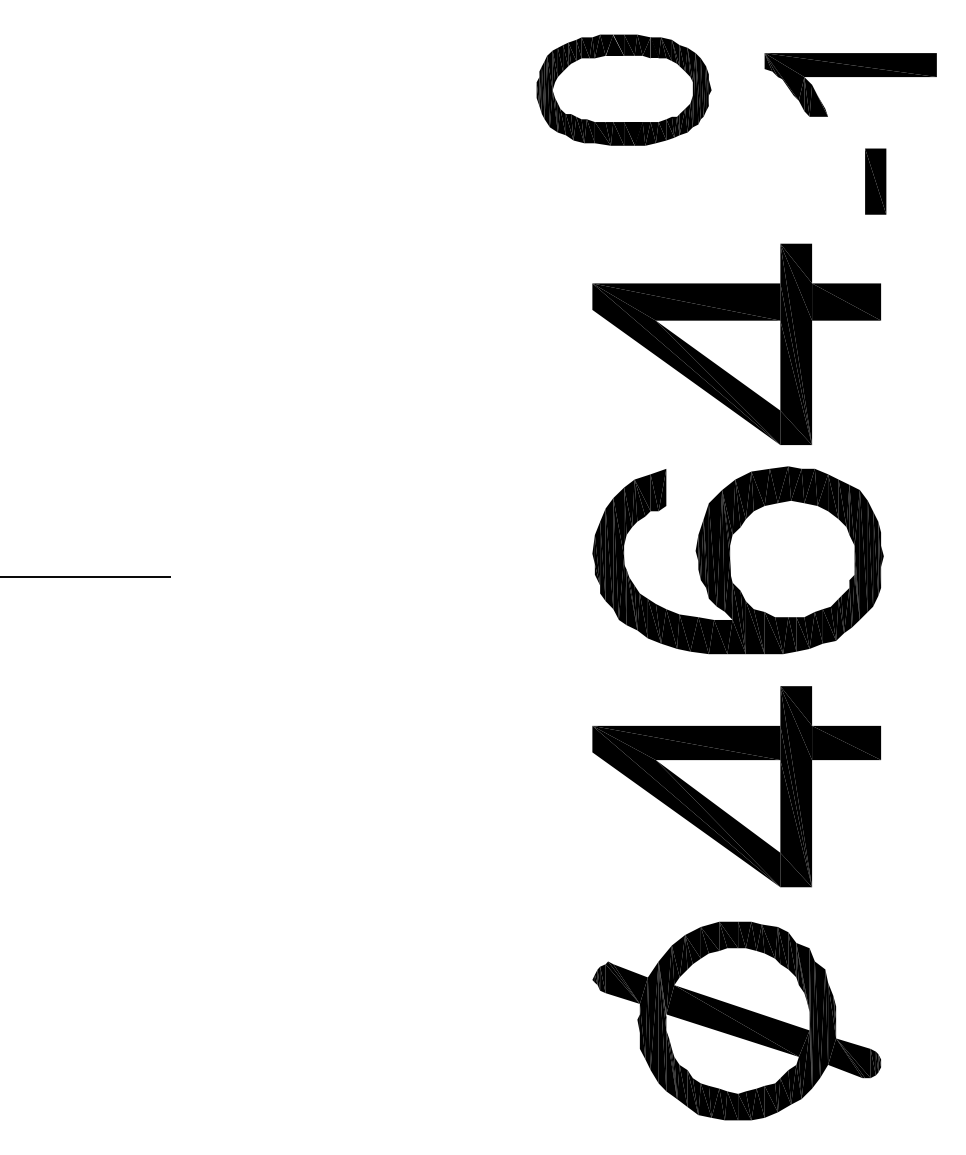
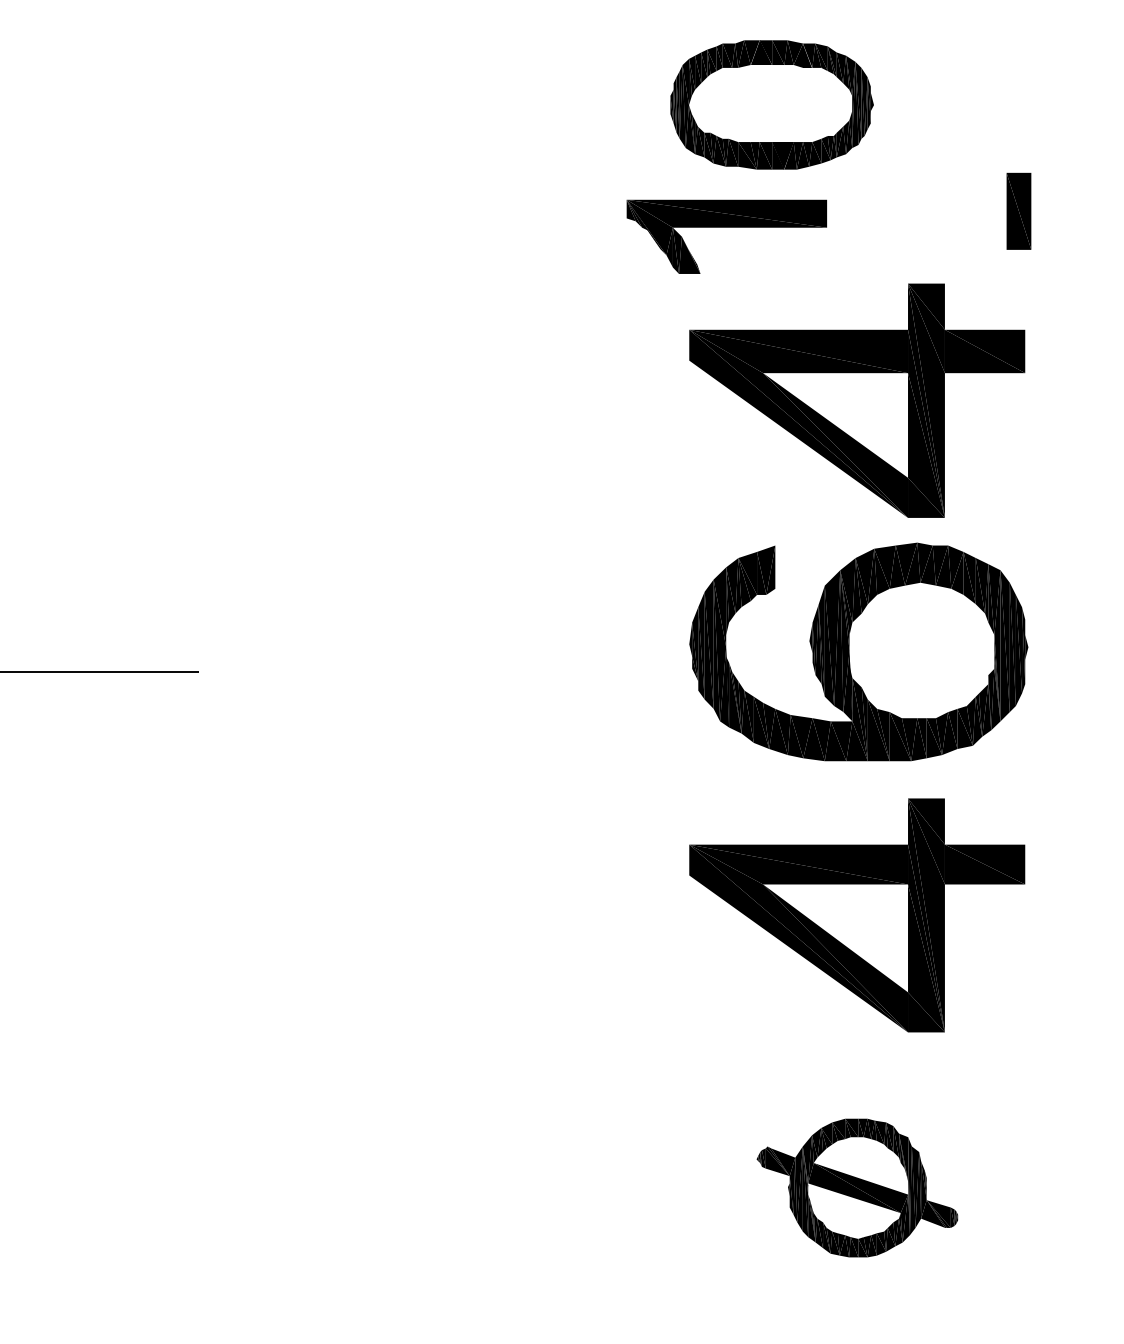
part: (850, 76) -> (726, 227), moved
part: (623, 89) -> (771, 104), moved
part: (736, 1020) -> (857, 1187), size x0.6

